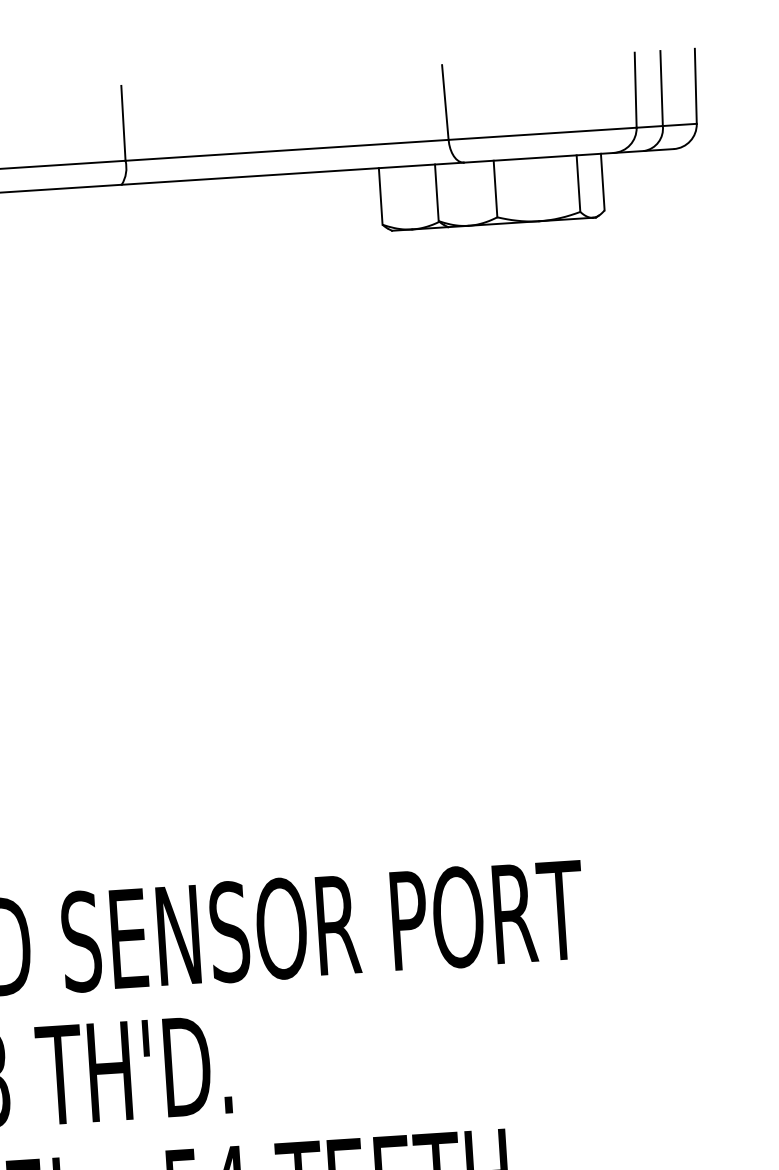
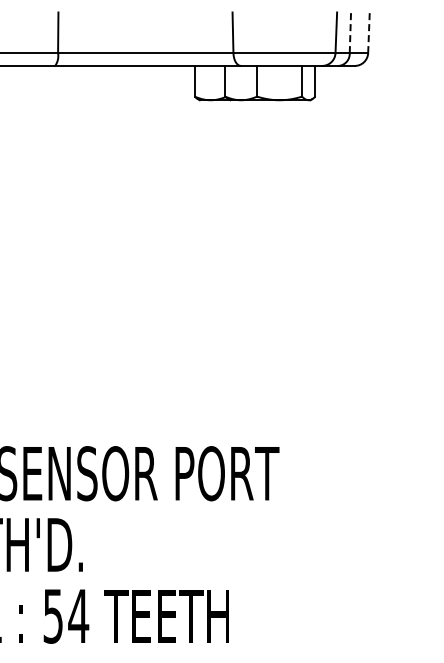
line: (694, 85) -> (368, 32), solid -> dashed
line: (661, 87) -> (350, 32), solid -> dashed

